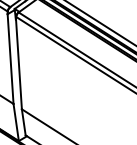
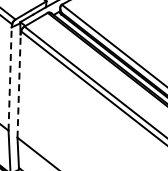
line: (10, 59) -> (10, 79), solid -> dashed
line: (19, 64) -> (19, 86), solid -> dashed

